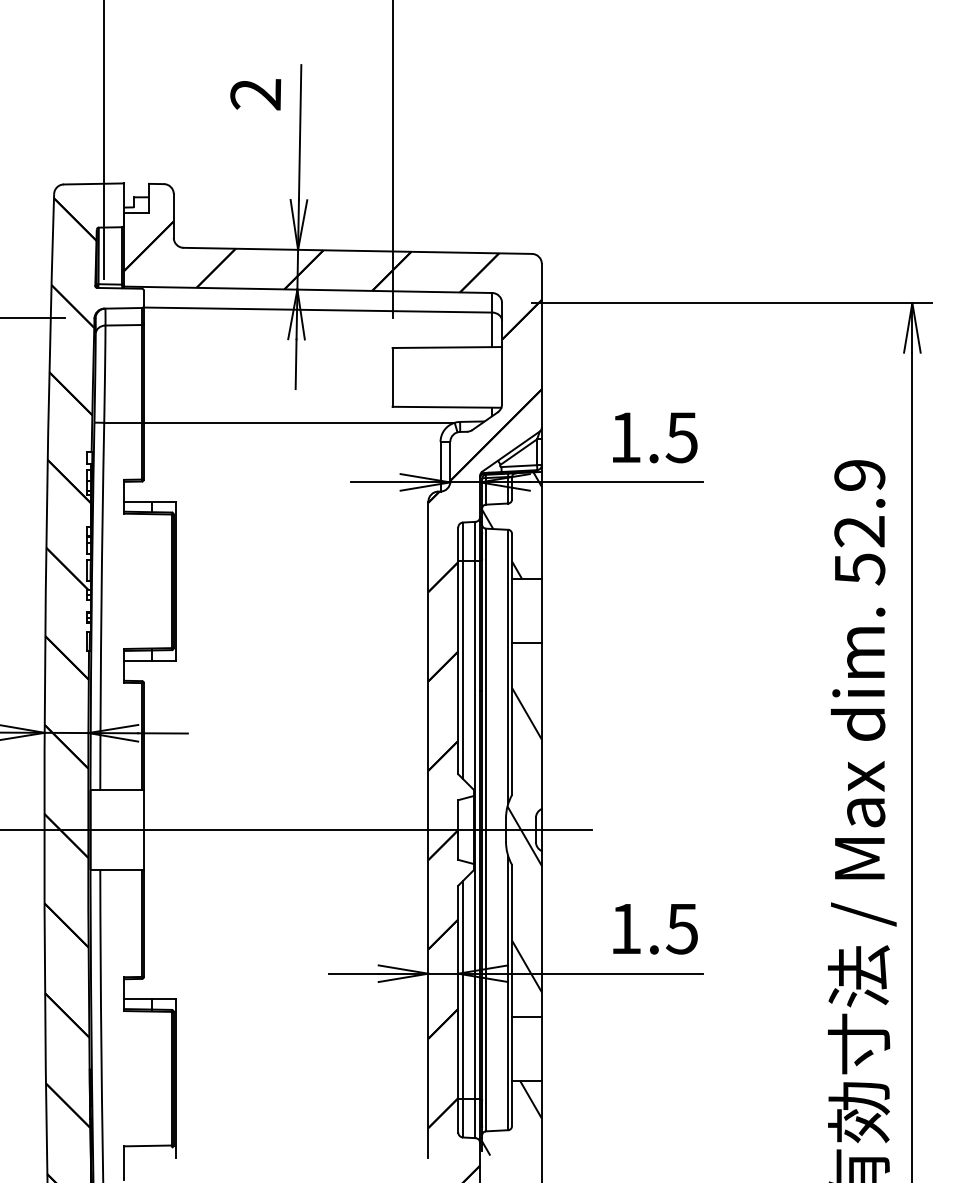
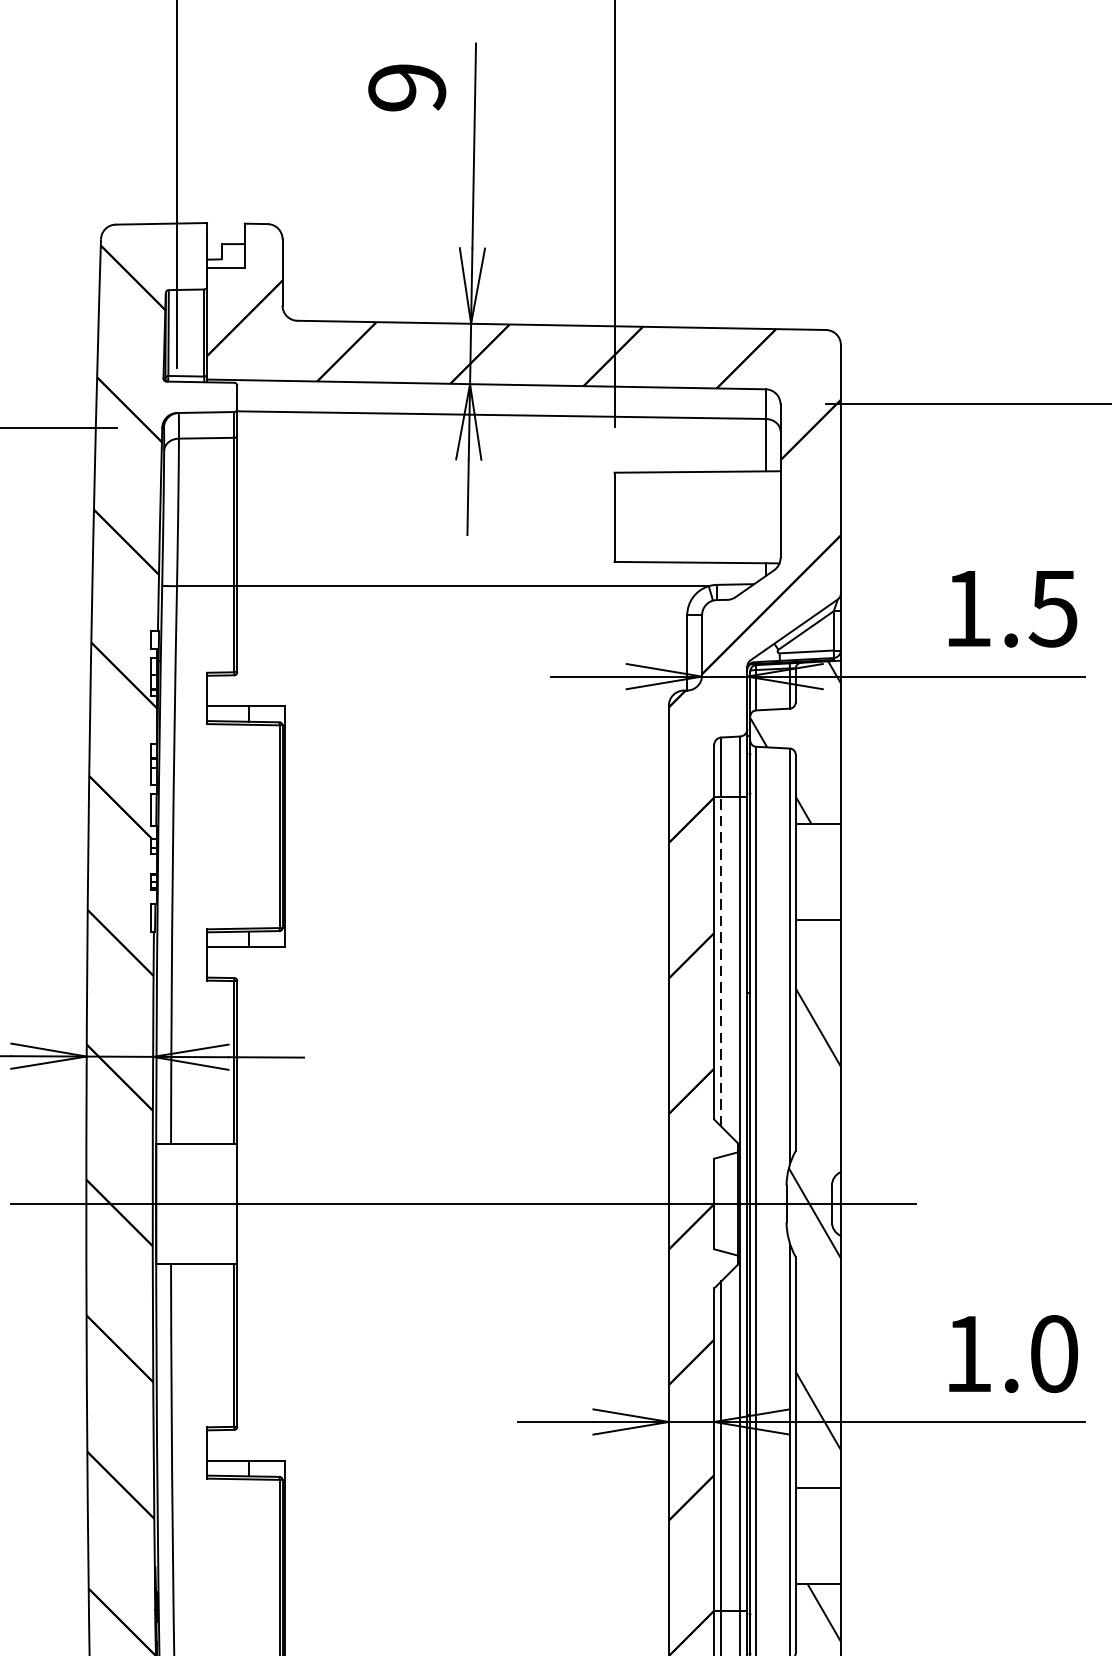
text: (255, 94) -> (406, 88), 2 -> 9
line: (463, 670) -> (722, 961), solid -> dashed
text: (682, 928) -> (1054, 1353), 1.5 -> 1.0

